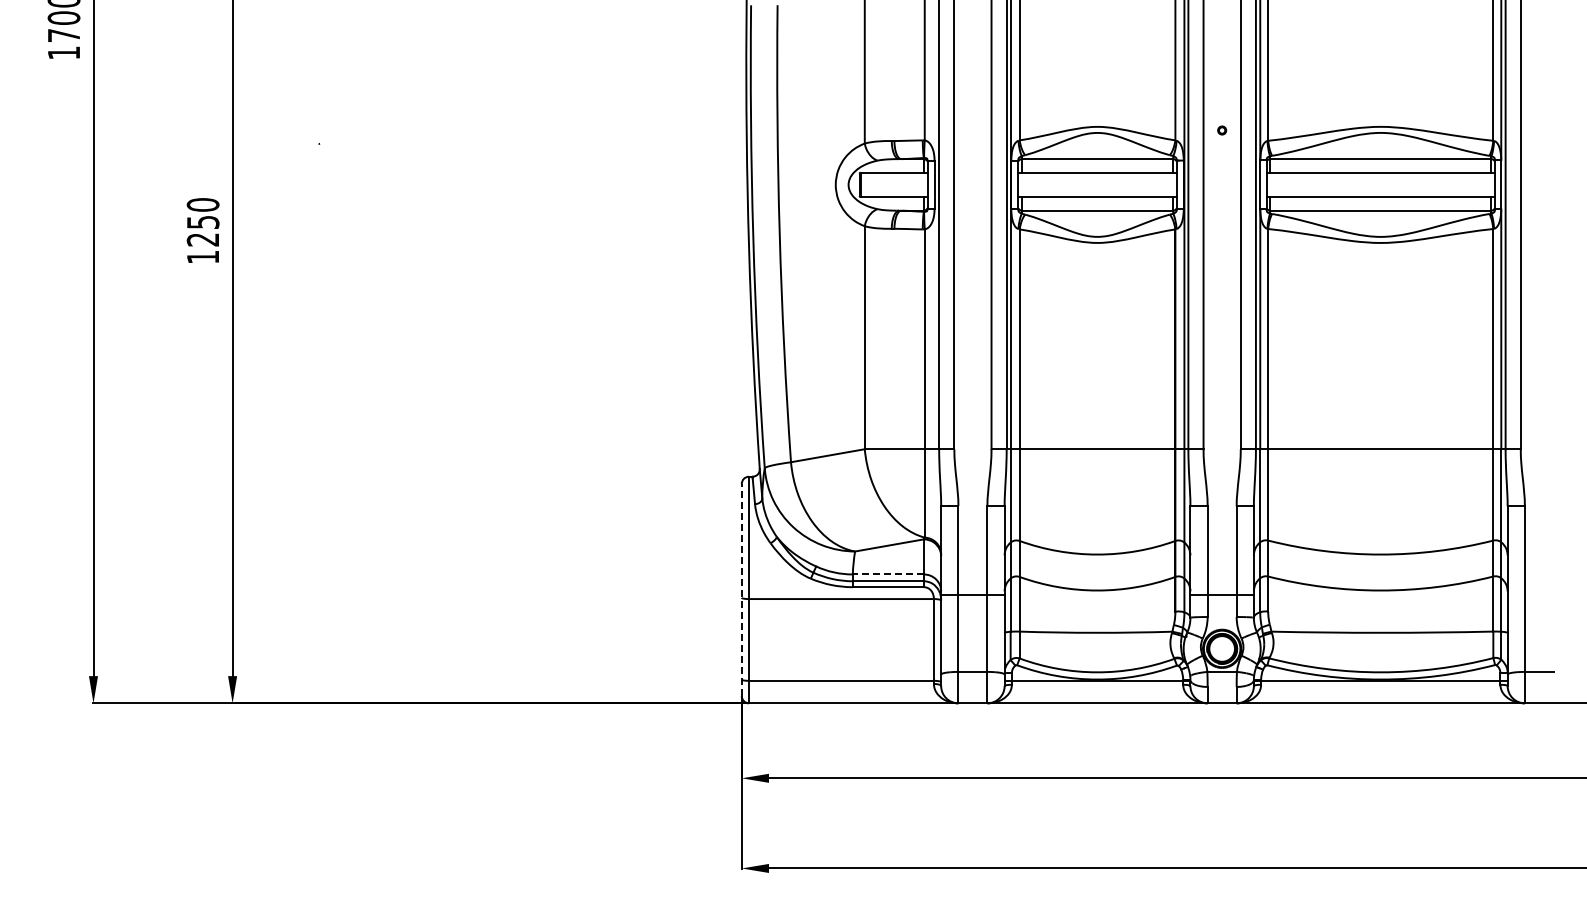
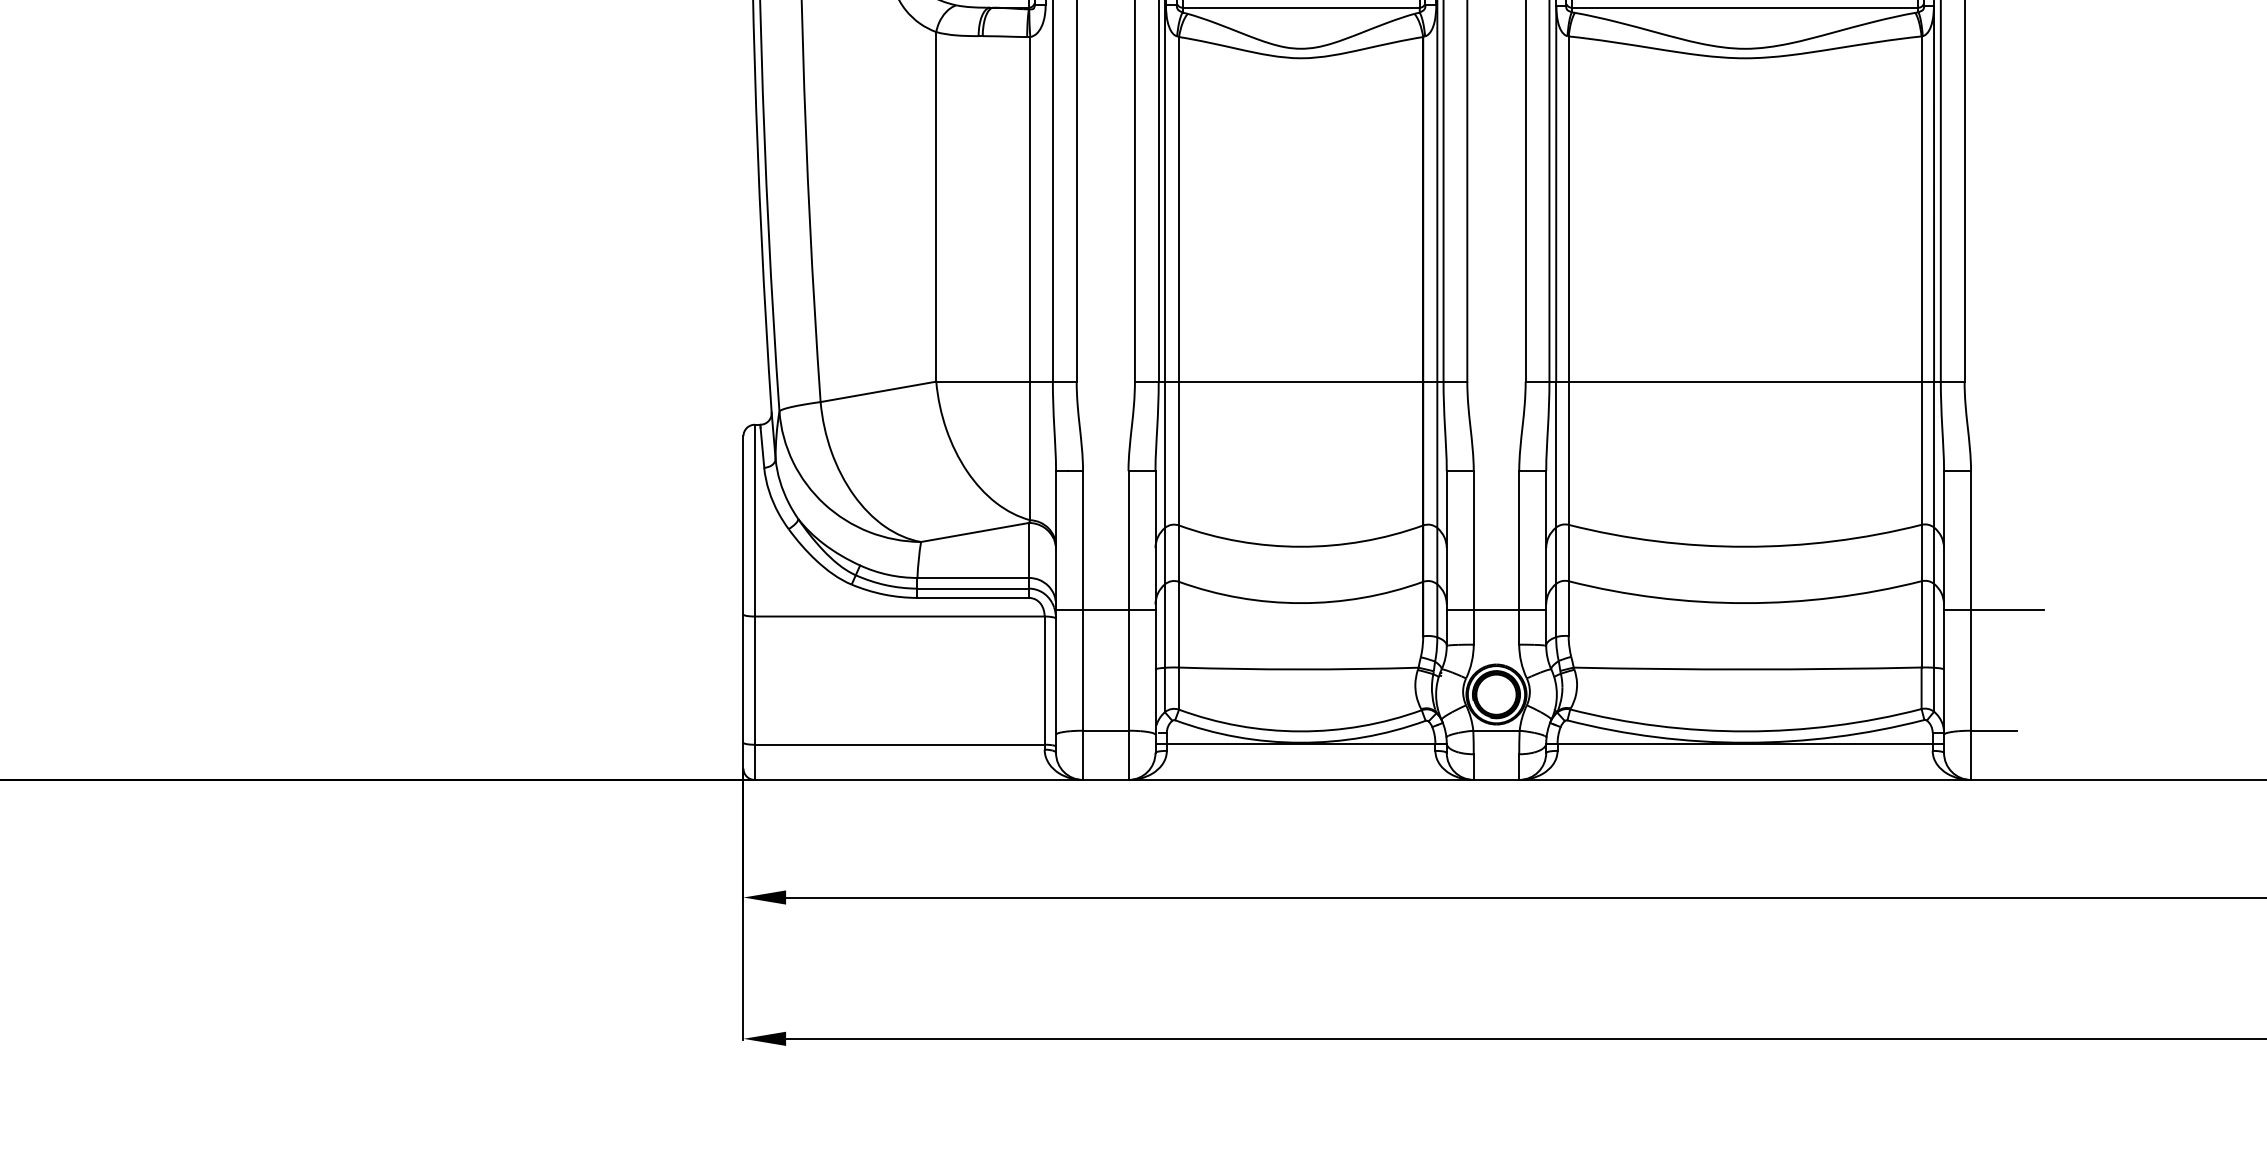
line: (888, 574) -> (973, 578), dashed -> solid
line: (741, 589) -> (743, 601), dashed -> solid
line: (1539, 594) -> (1993, 609), added

